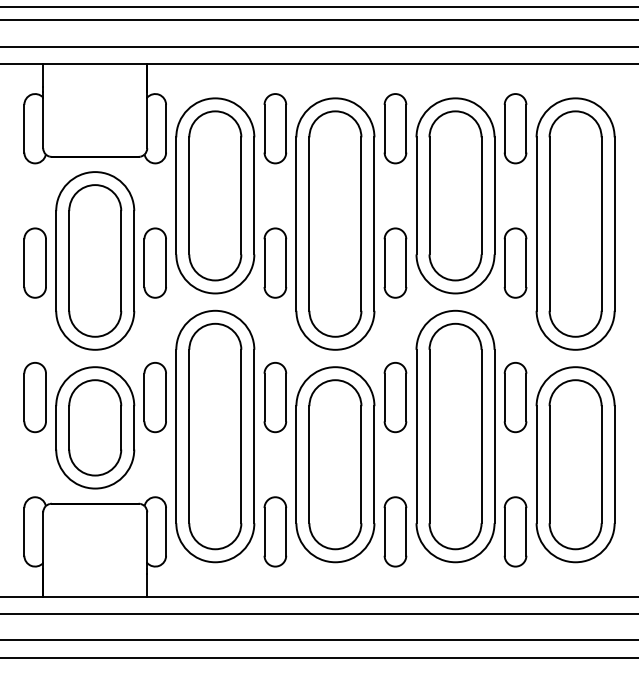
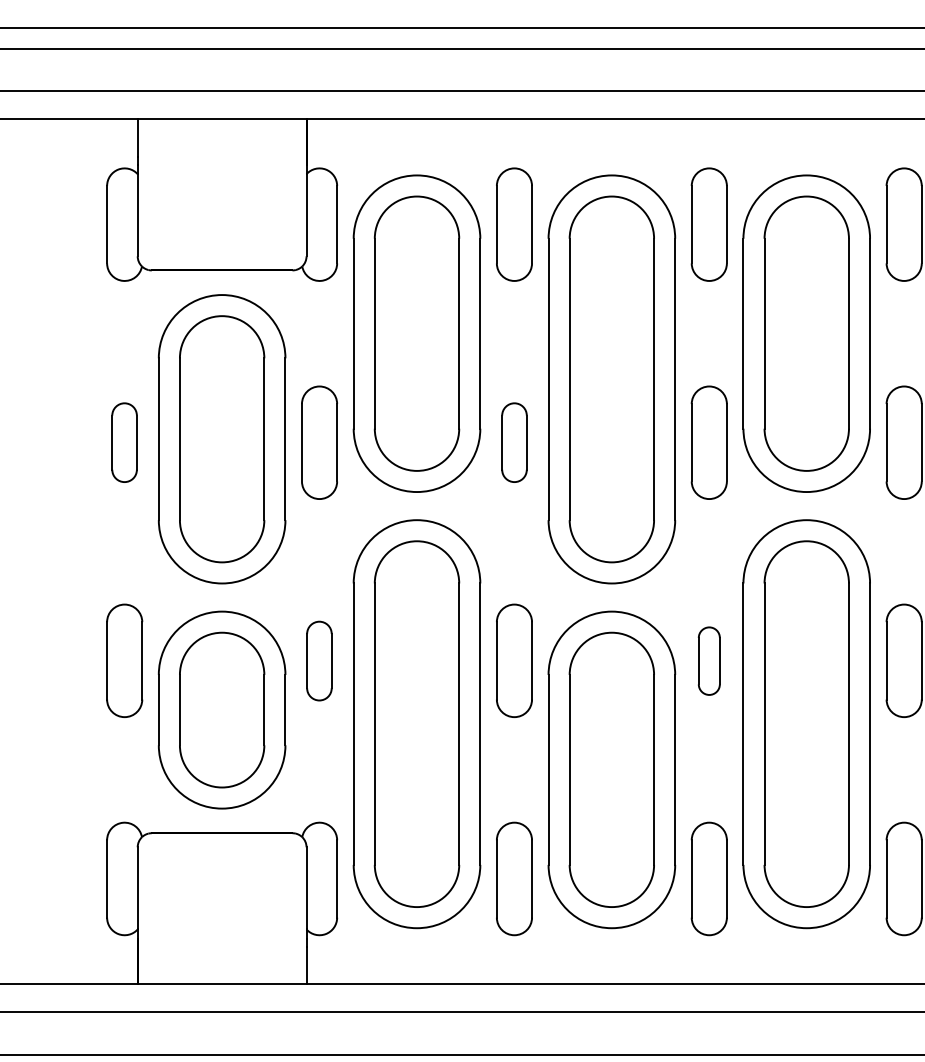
part: (34, 262) -> (123, 441), size x0.7
part: (275, 262) -> (514, 441), size x0.7
part: (154, 397) -> (318, 660), size x0.7
part: (395, 397) -> (709, 660), size x0.6

